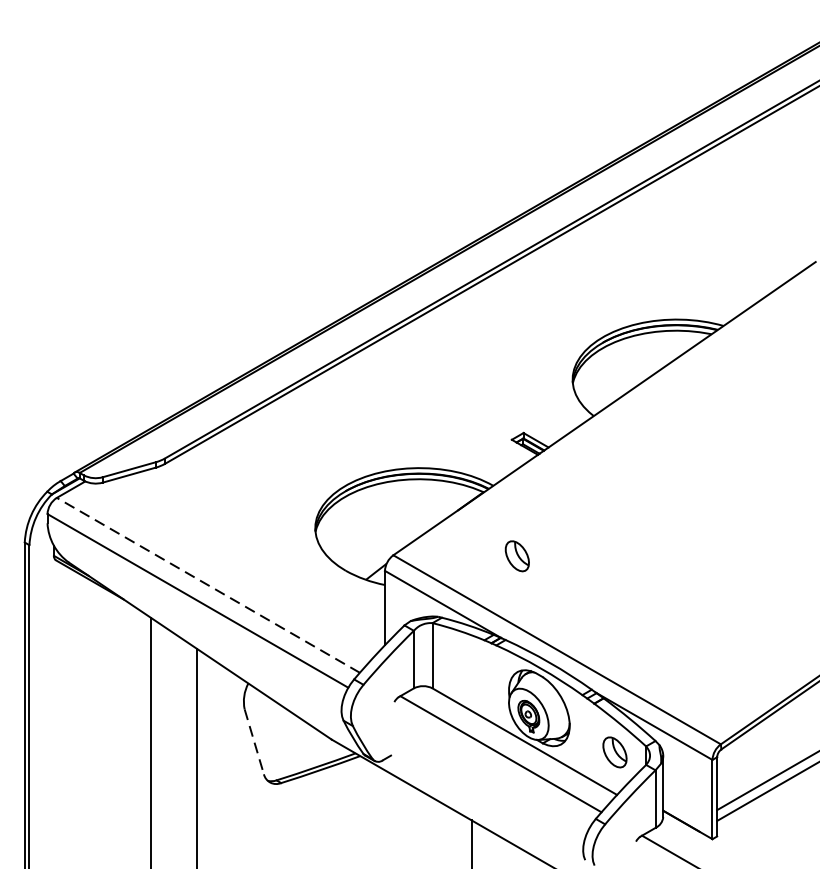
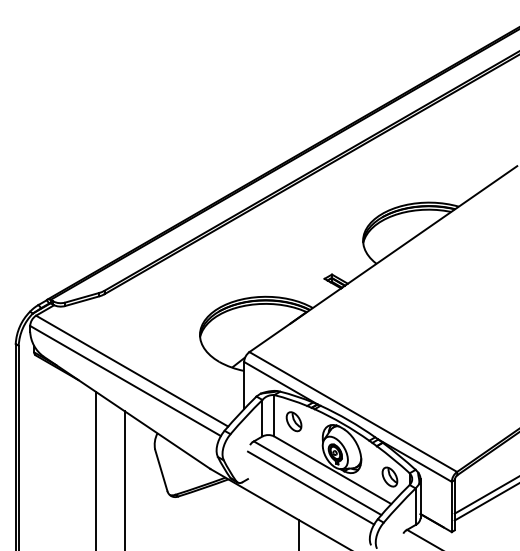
part: (516, 555) -> (293, 421), moved
line: (208, 585) -> (132, 371), dashed -> solid
line: (254, 742) -> (161, 470), dashed -> solid
line: (489, 768) -> (310, 487), added

